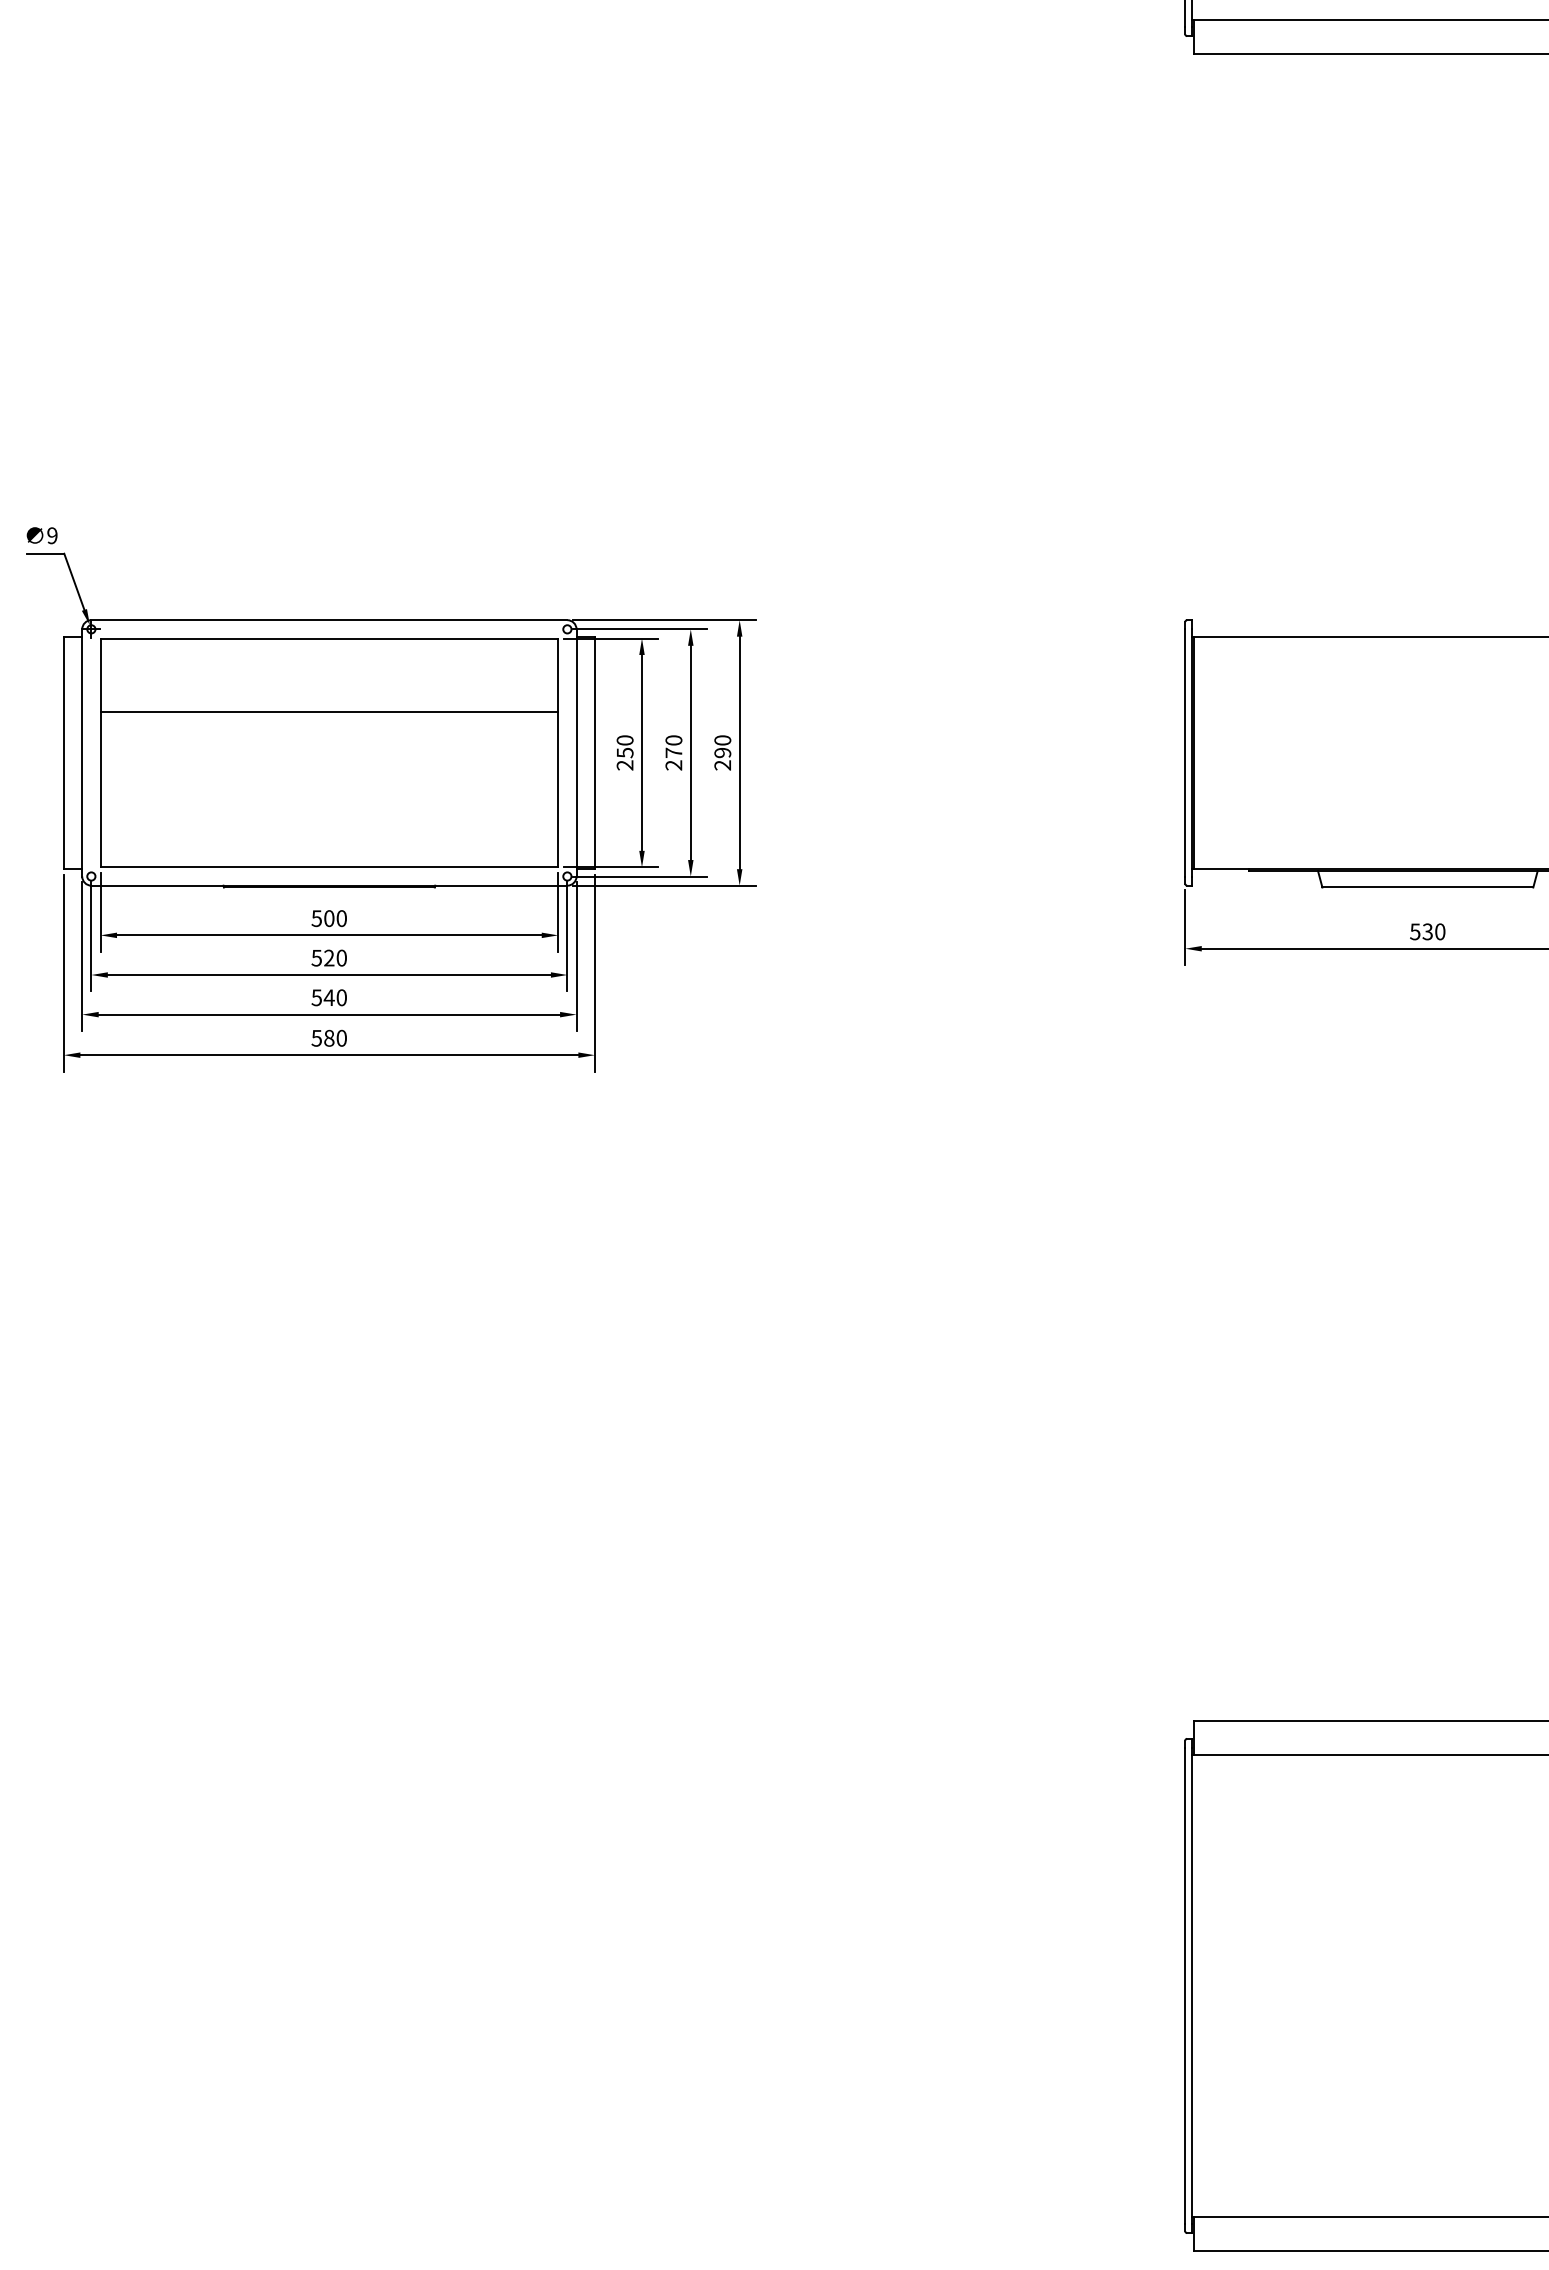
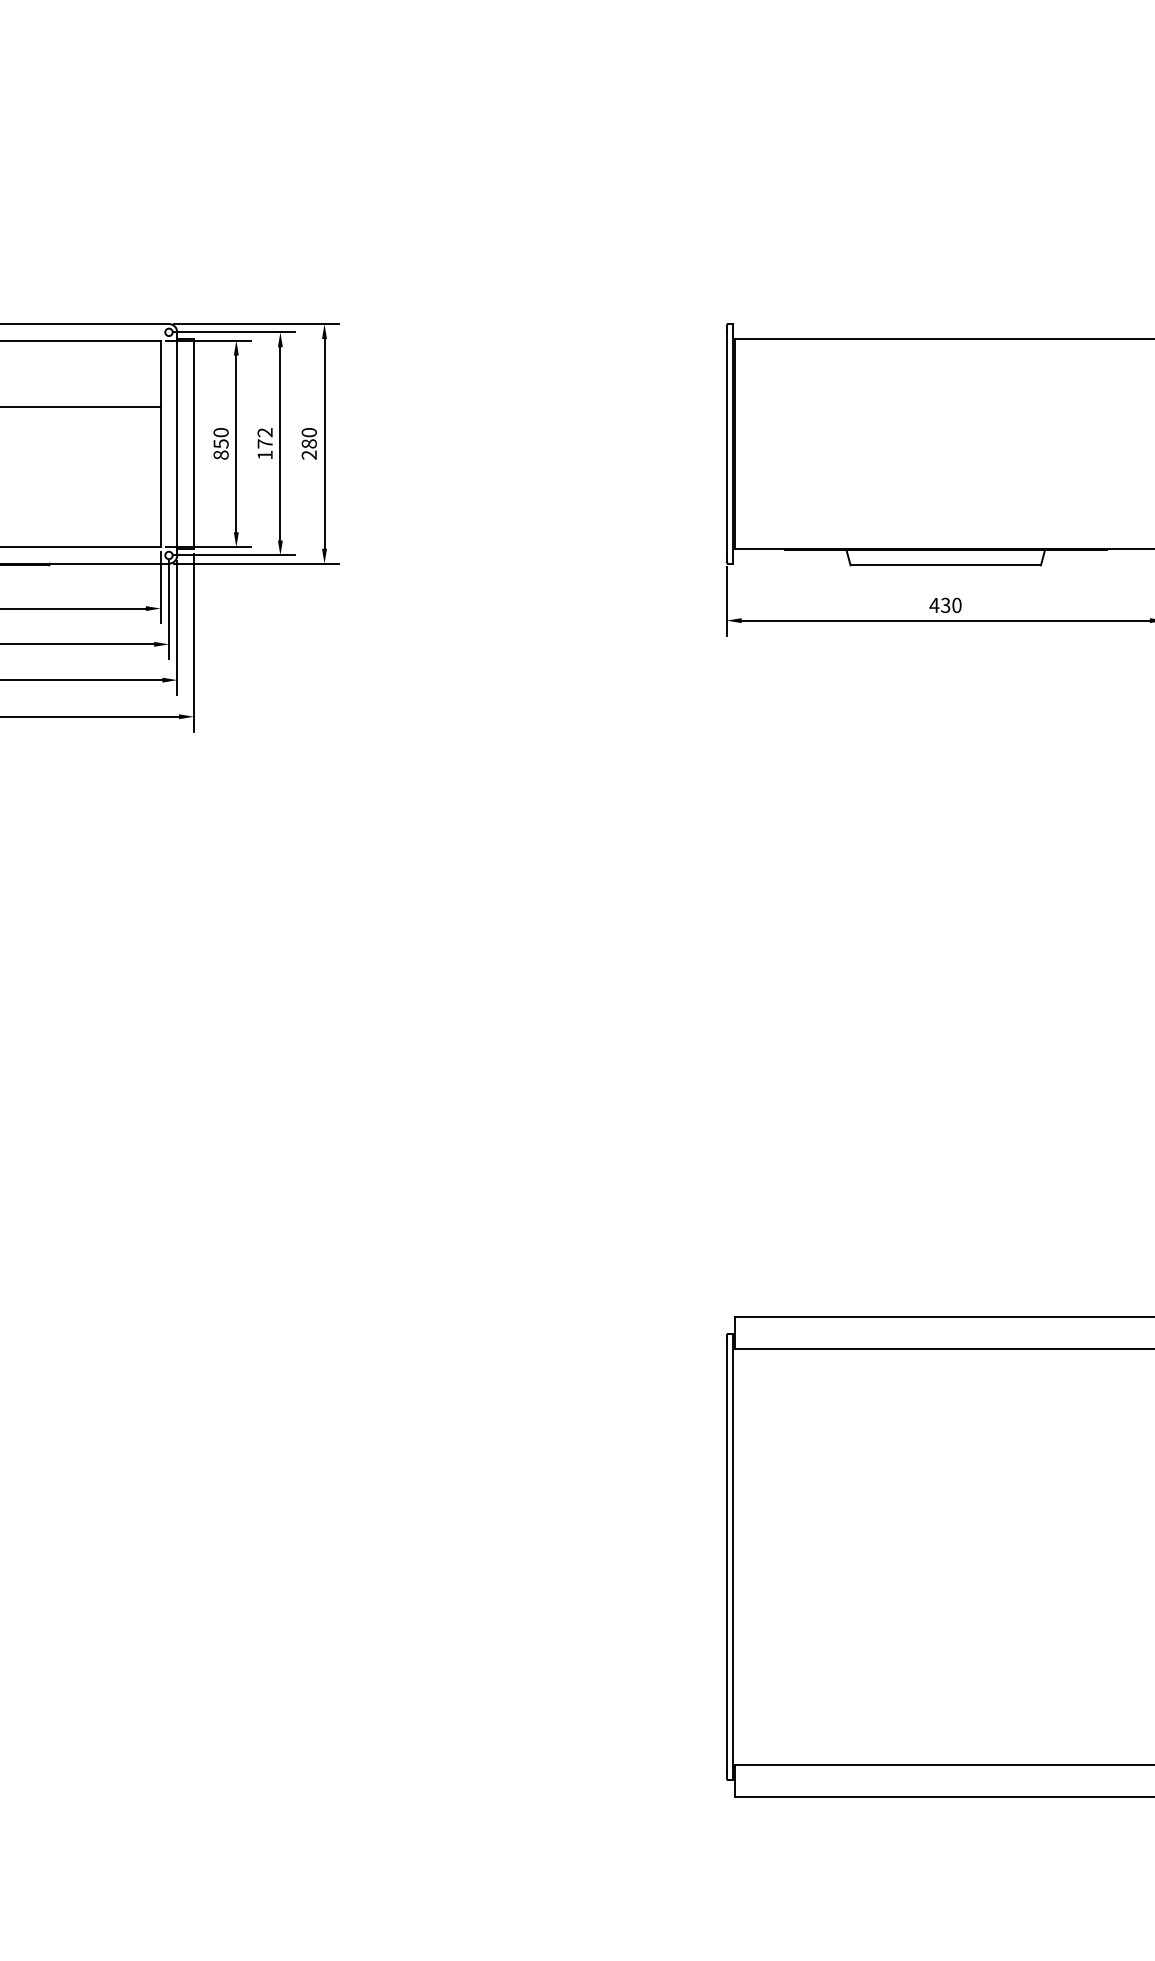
text: (673, 752) -> (264, 443), 270 -> 172
text: (722, 752) -> (309, 443), 290 -> 280
text: (624, 765) -> (220, 455), 250 -> 850
text: (1414, 931) -> (933, 605), 530 -> 430

